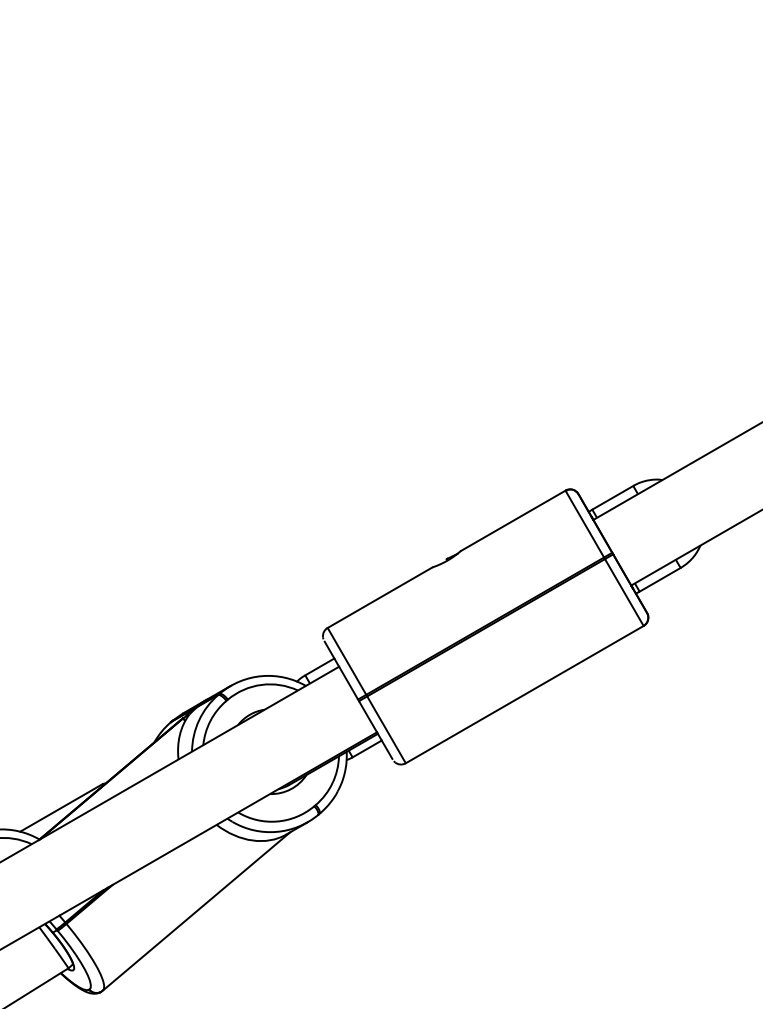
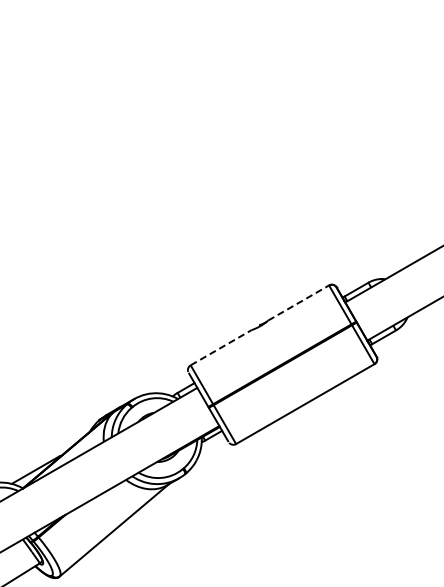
line: (514, 519) -> (299, 302), solid -> dashed
line: (380, 597) -> (221, 347), solid -> dashed

